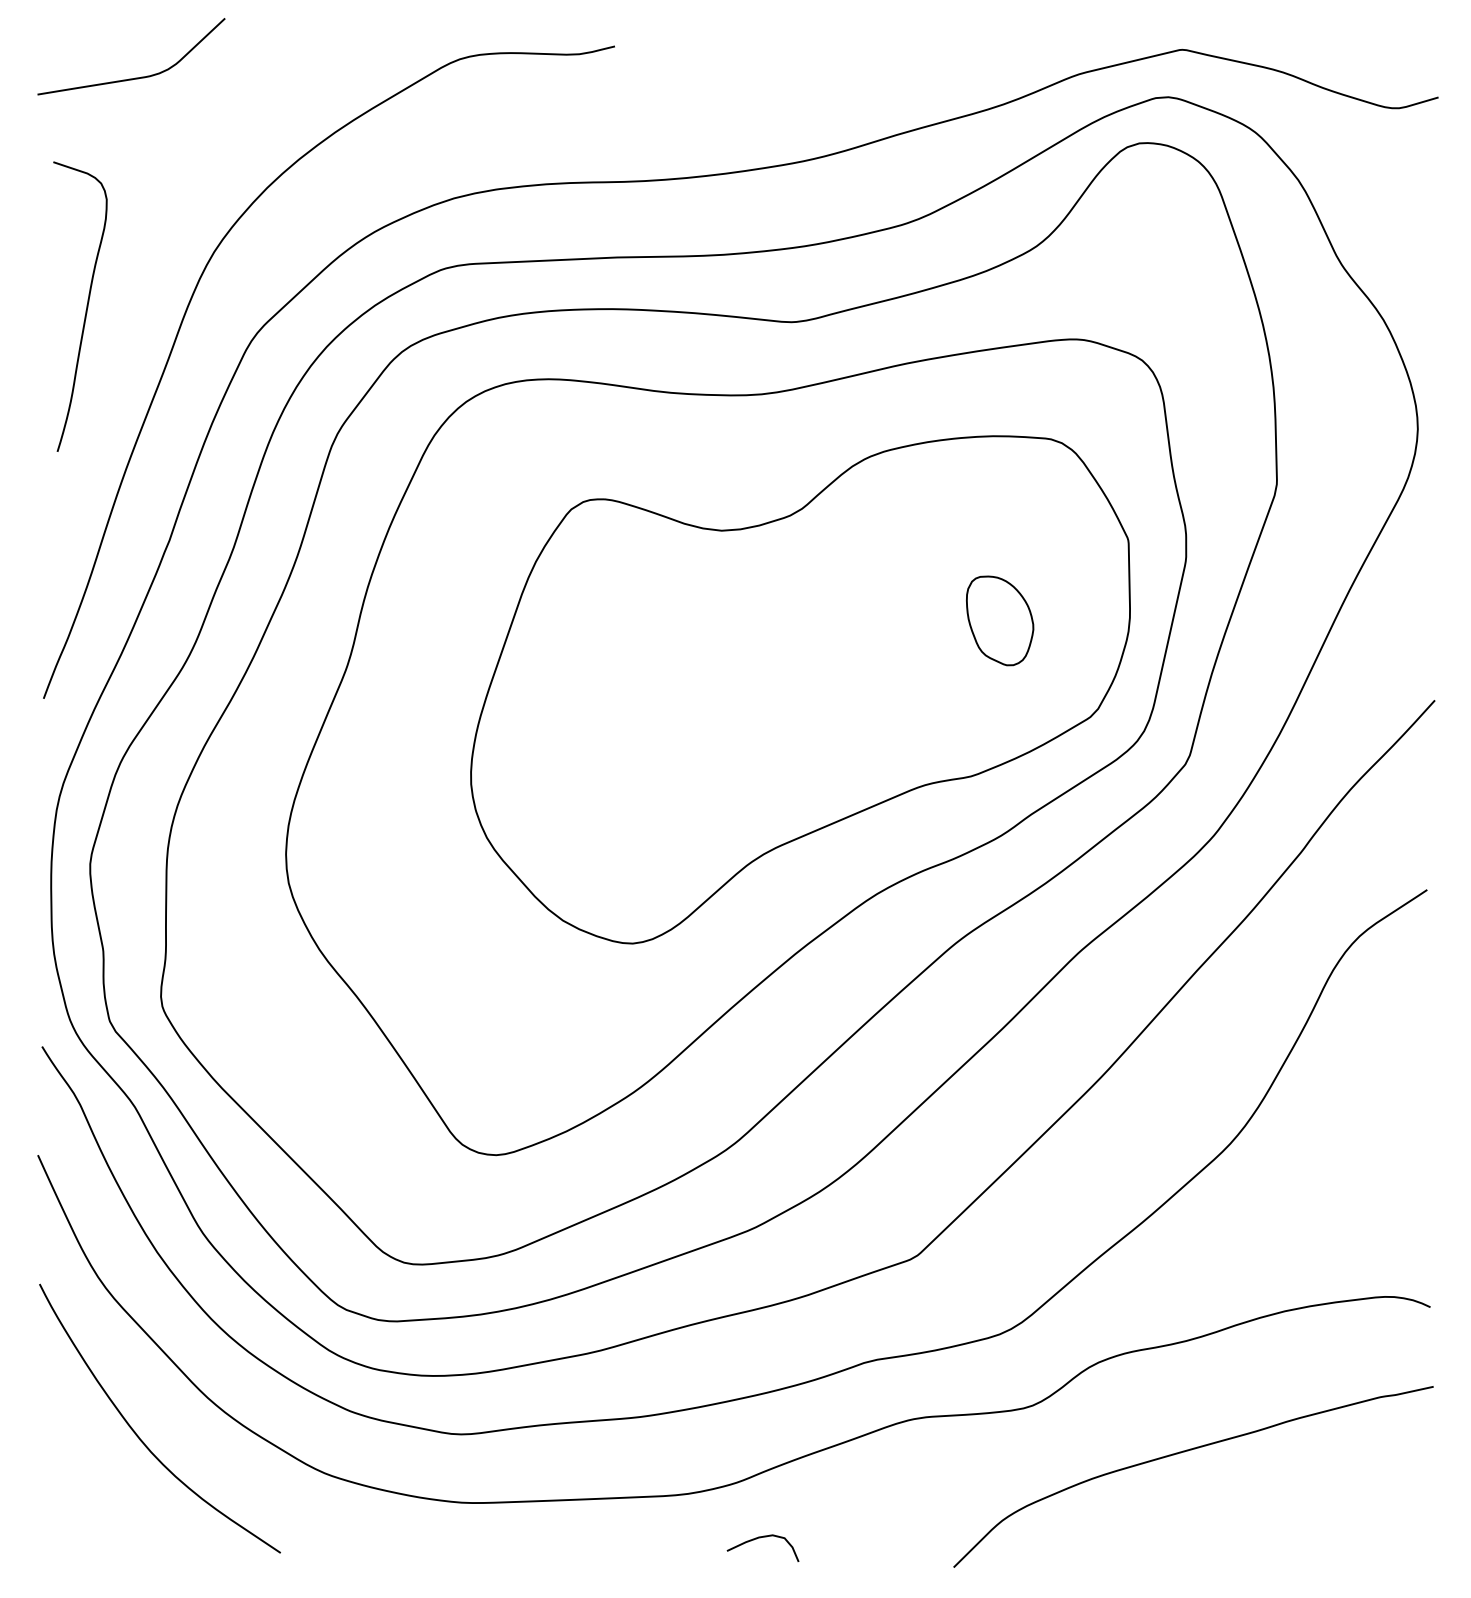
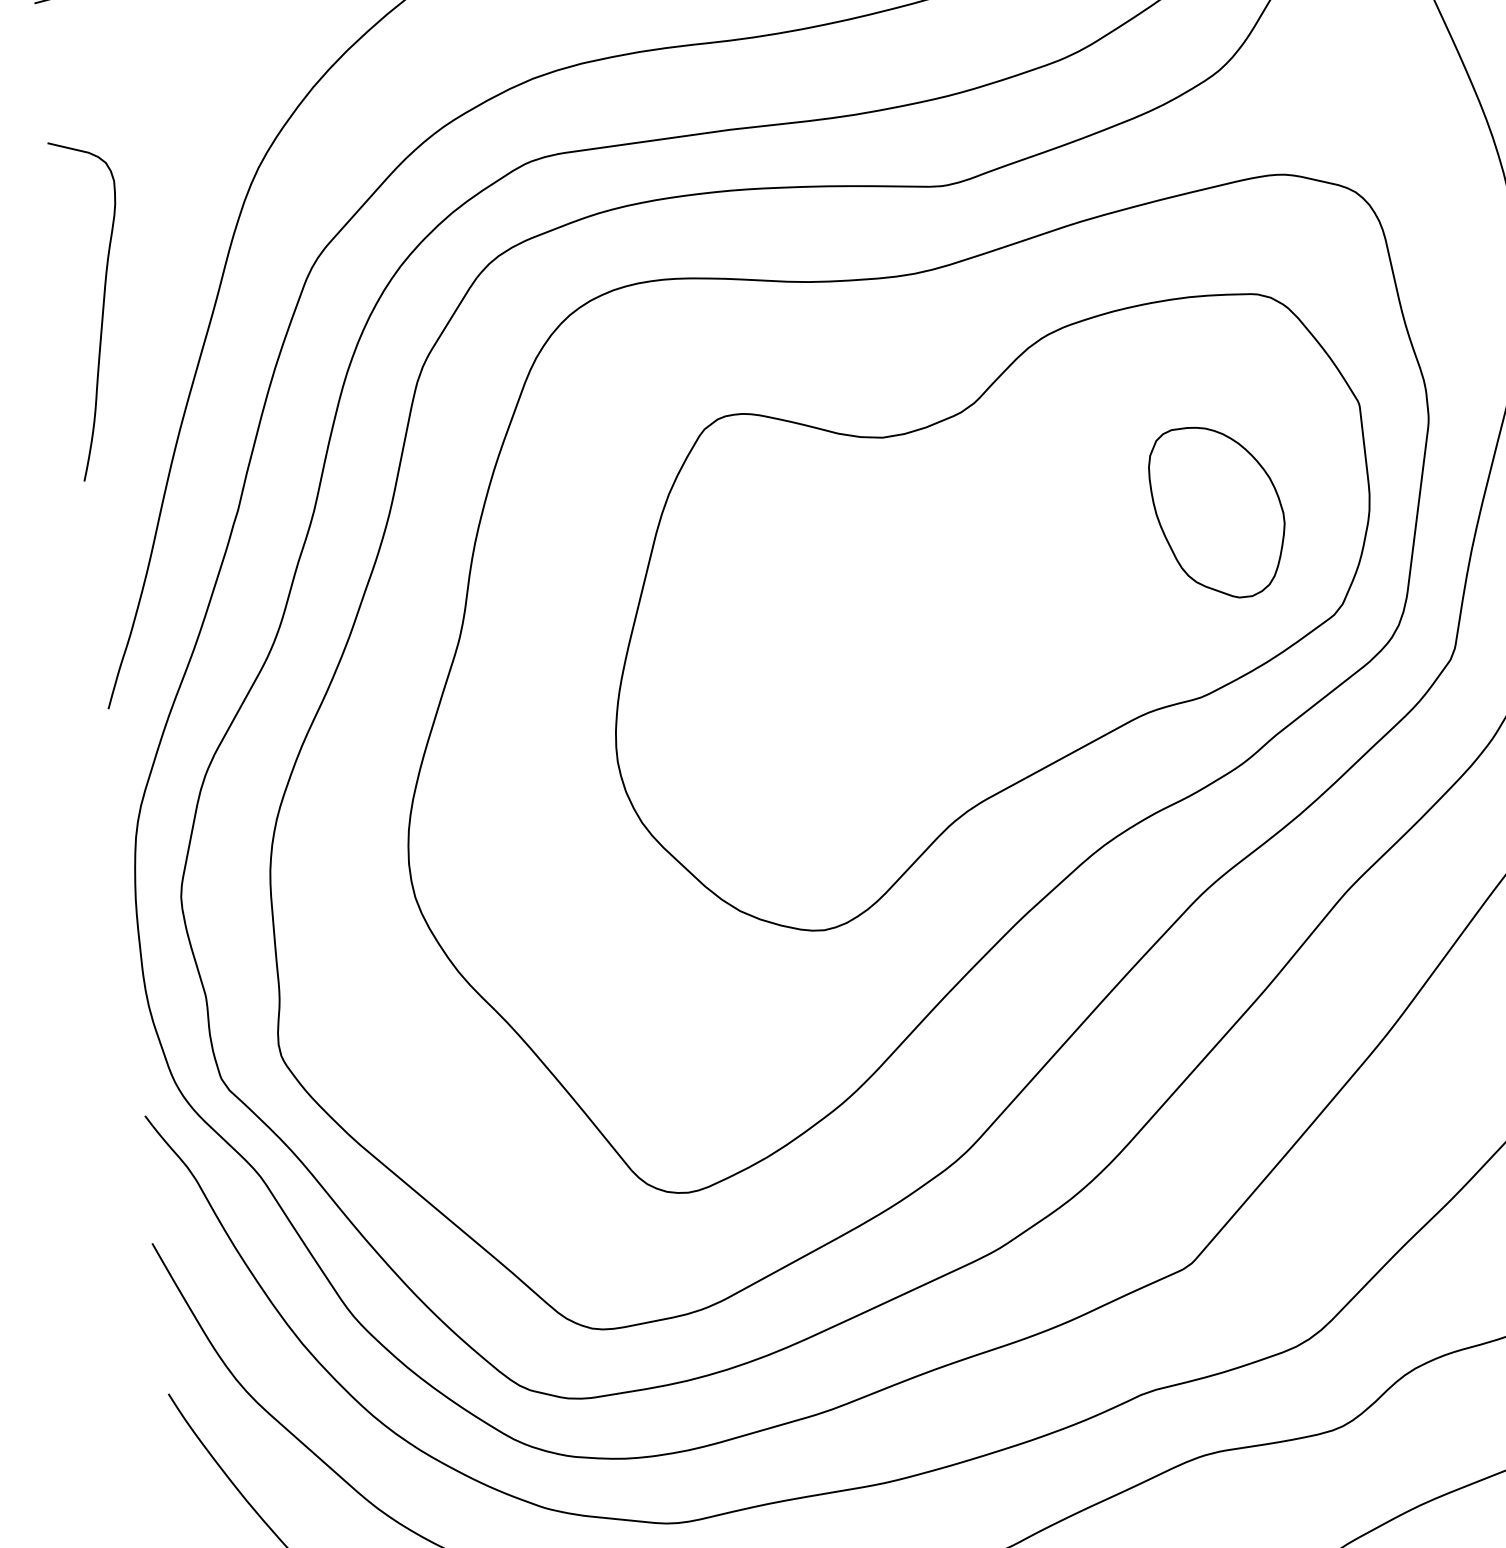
curve: (86, 306) -> (102, 308), moved
part: (999, 620) -> (1217, 511), size x1.67

